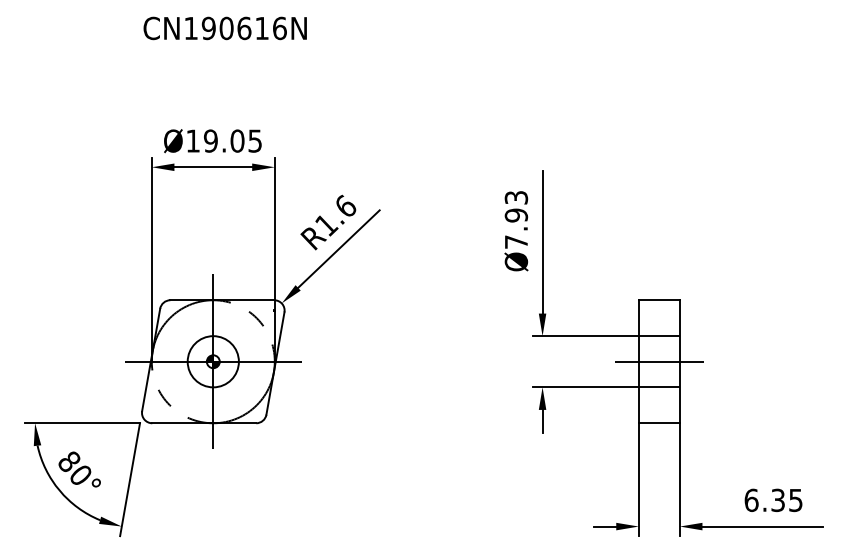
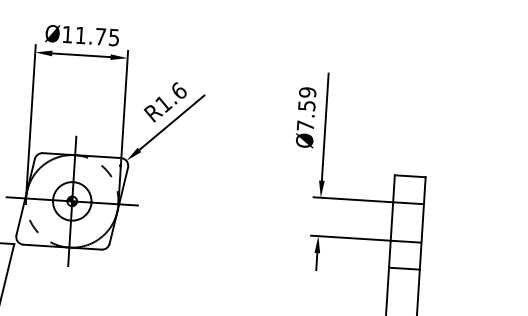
text: (224, 140) -> (91, 35), Ø19.05 -> Ø11.75
text: (515, 206) -> (306, 99), Ø7.93 -> Ø7.59
line: (659, 361) -> (407, 222), removed

